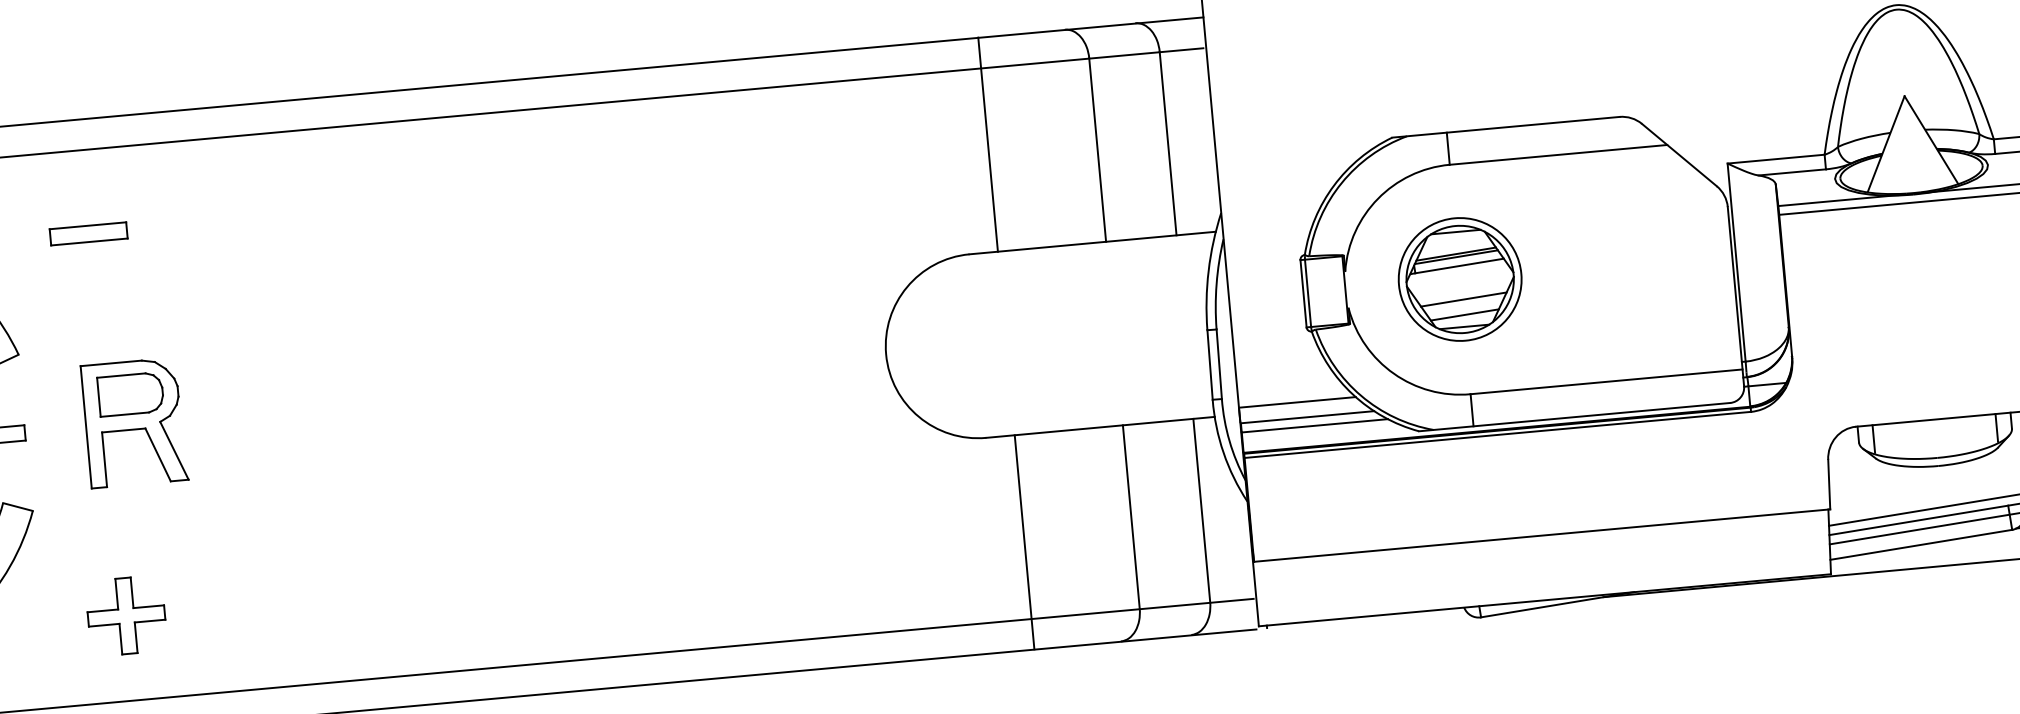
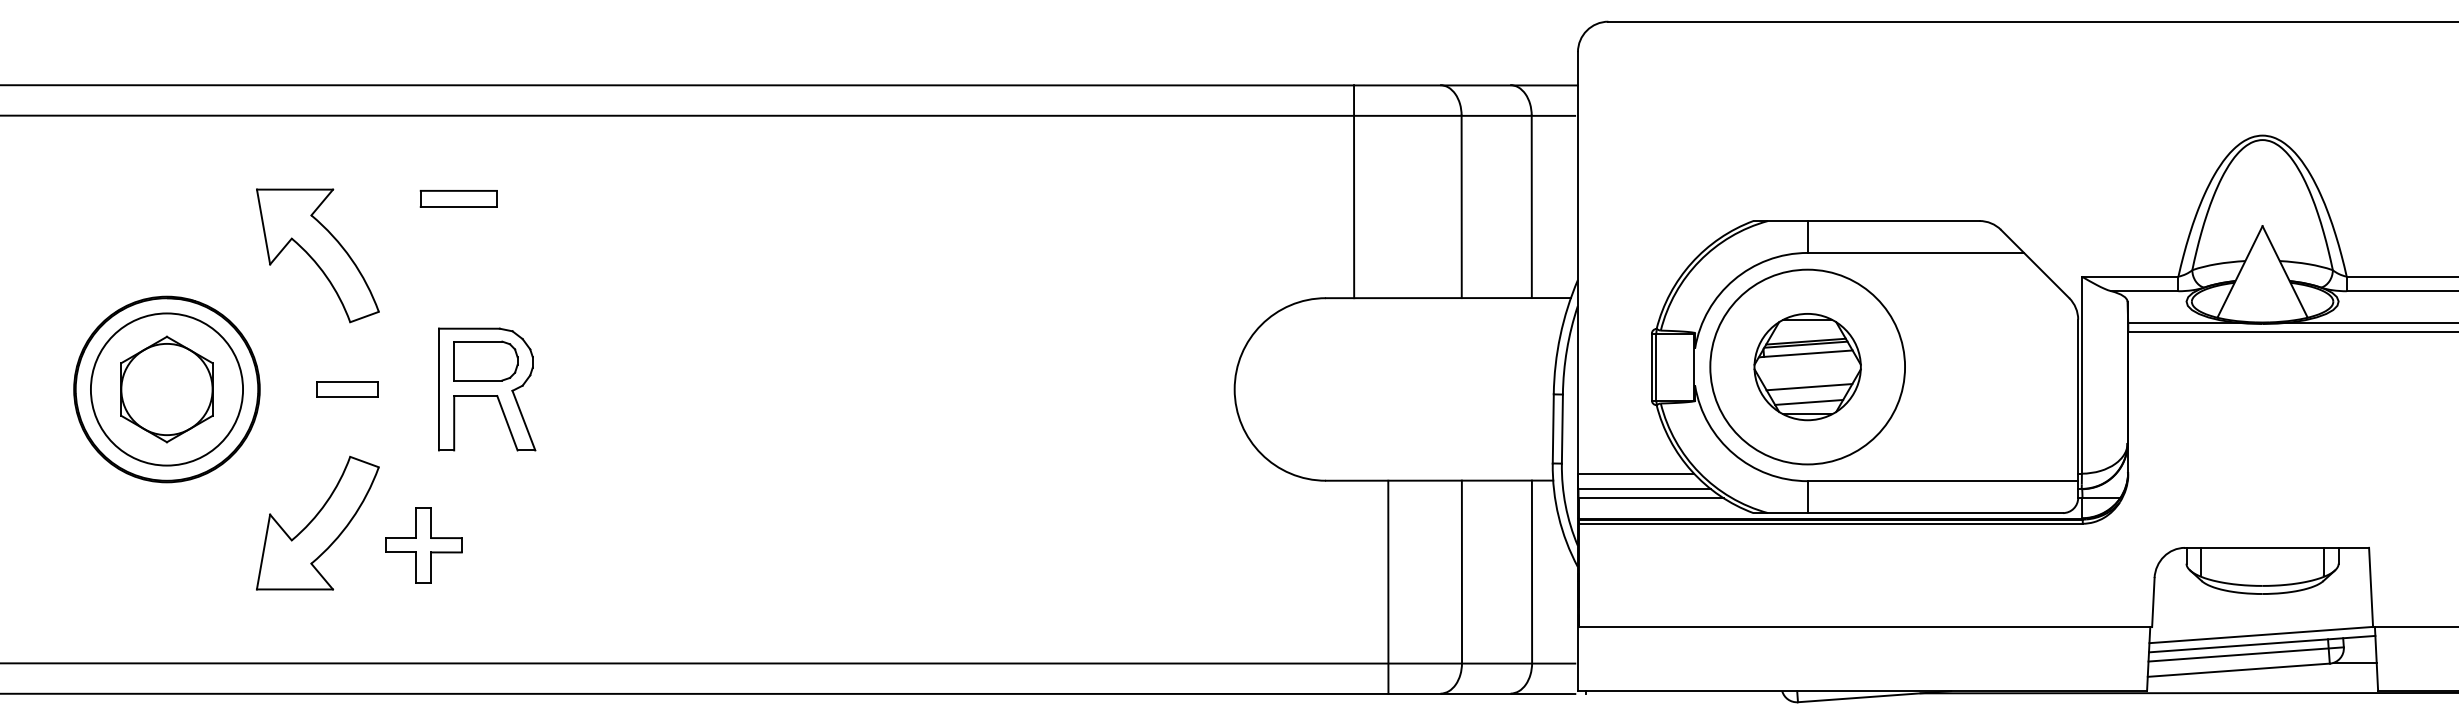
circle: (1459, 278) -> (1807, 366), size x1.6
line: (1024, 541) -> (1388, 586), moved
part: (126, 616) -> (423, 545), moved

